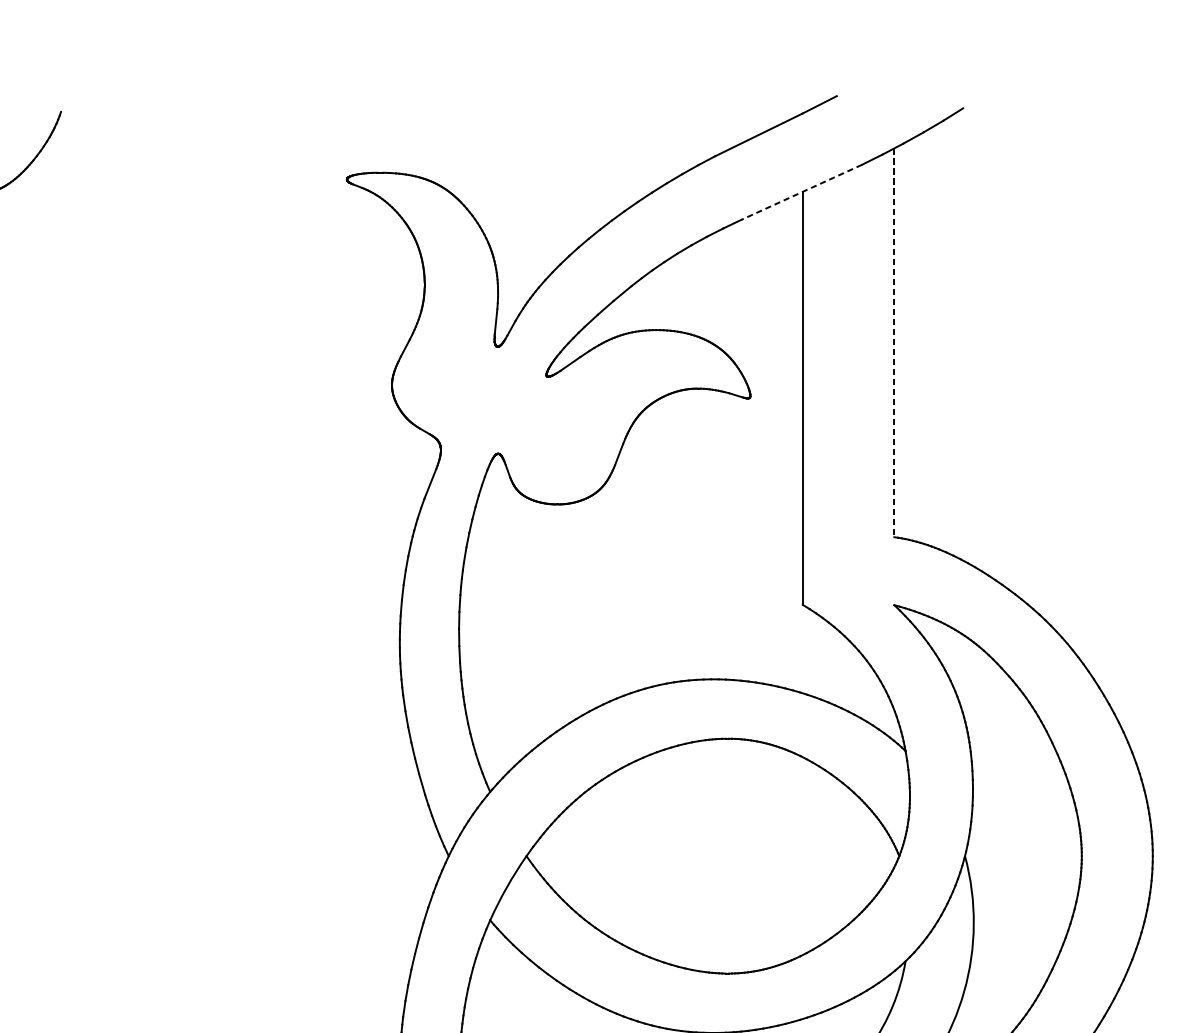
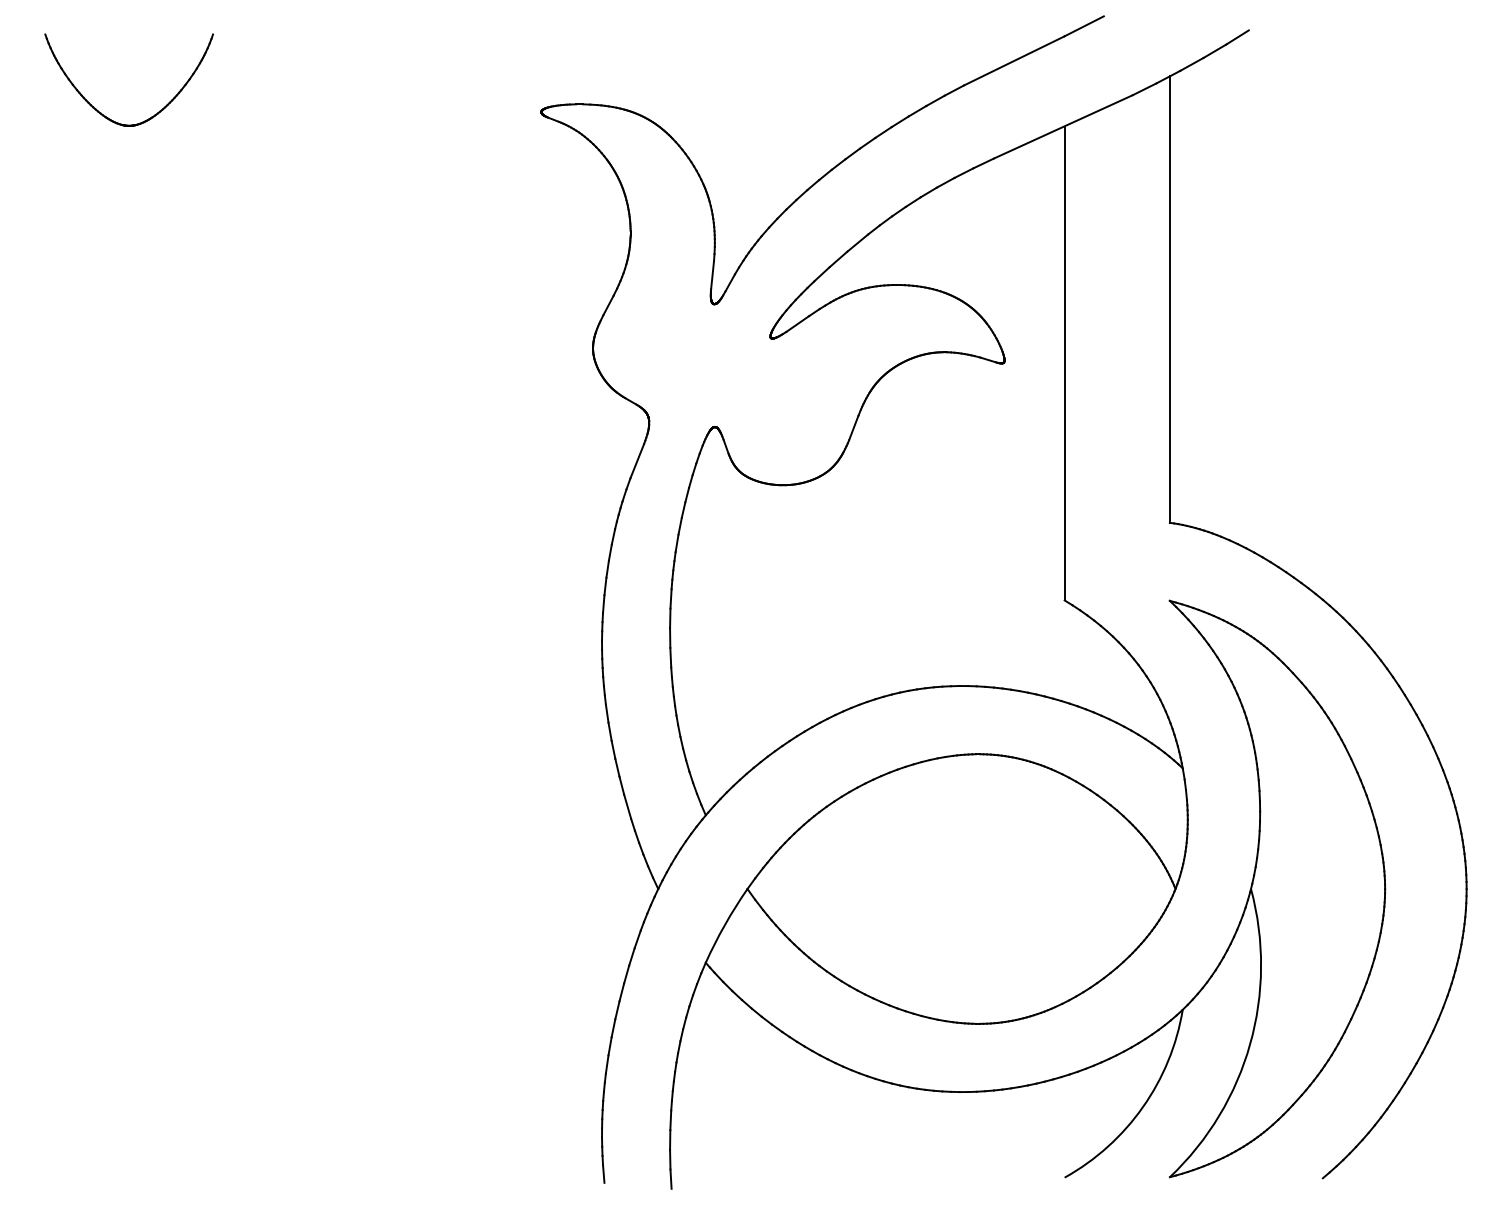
line: (801, 192) -> (1063, 127), dashed -> solid
line: (894, 343) -> (1169, 300), dashed -> solid

